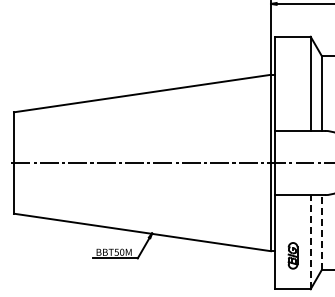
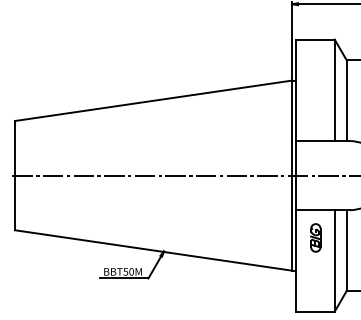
line: (321, 232) -> (346, 250), dashed -> solid
line: (310, 242) -> (334, 261), dashed -> solid
part: (292, 255) -> (315, 237), moved

